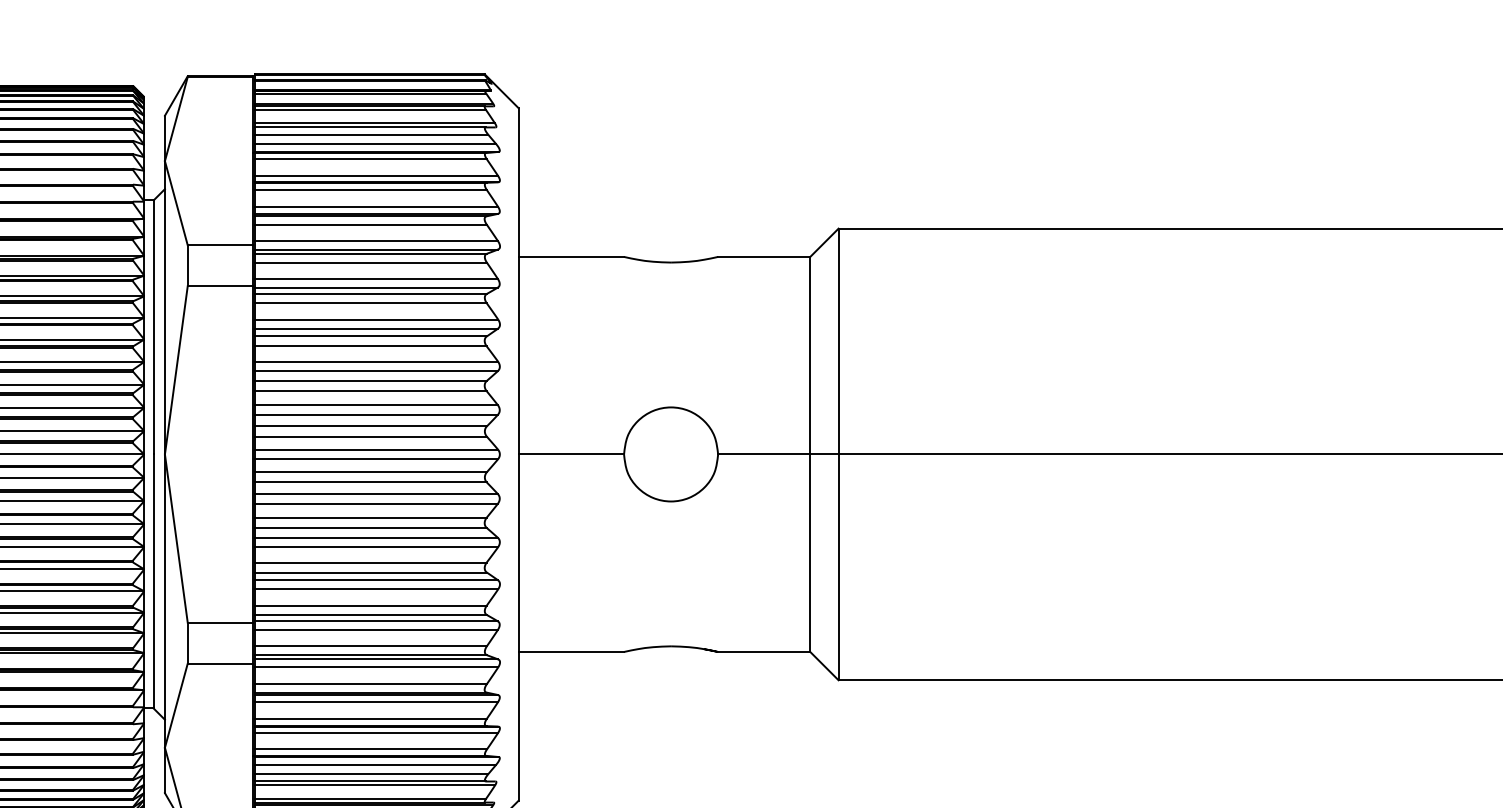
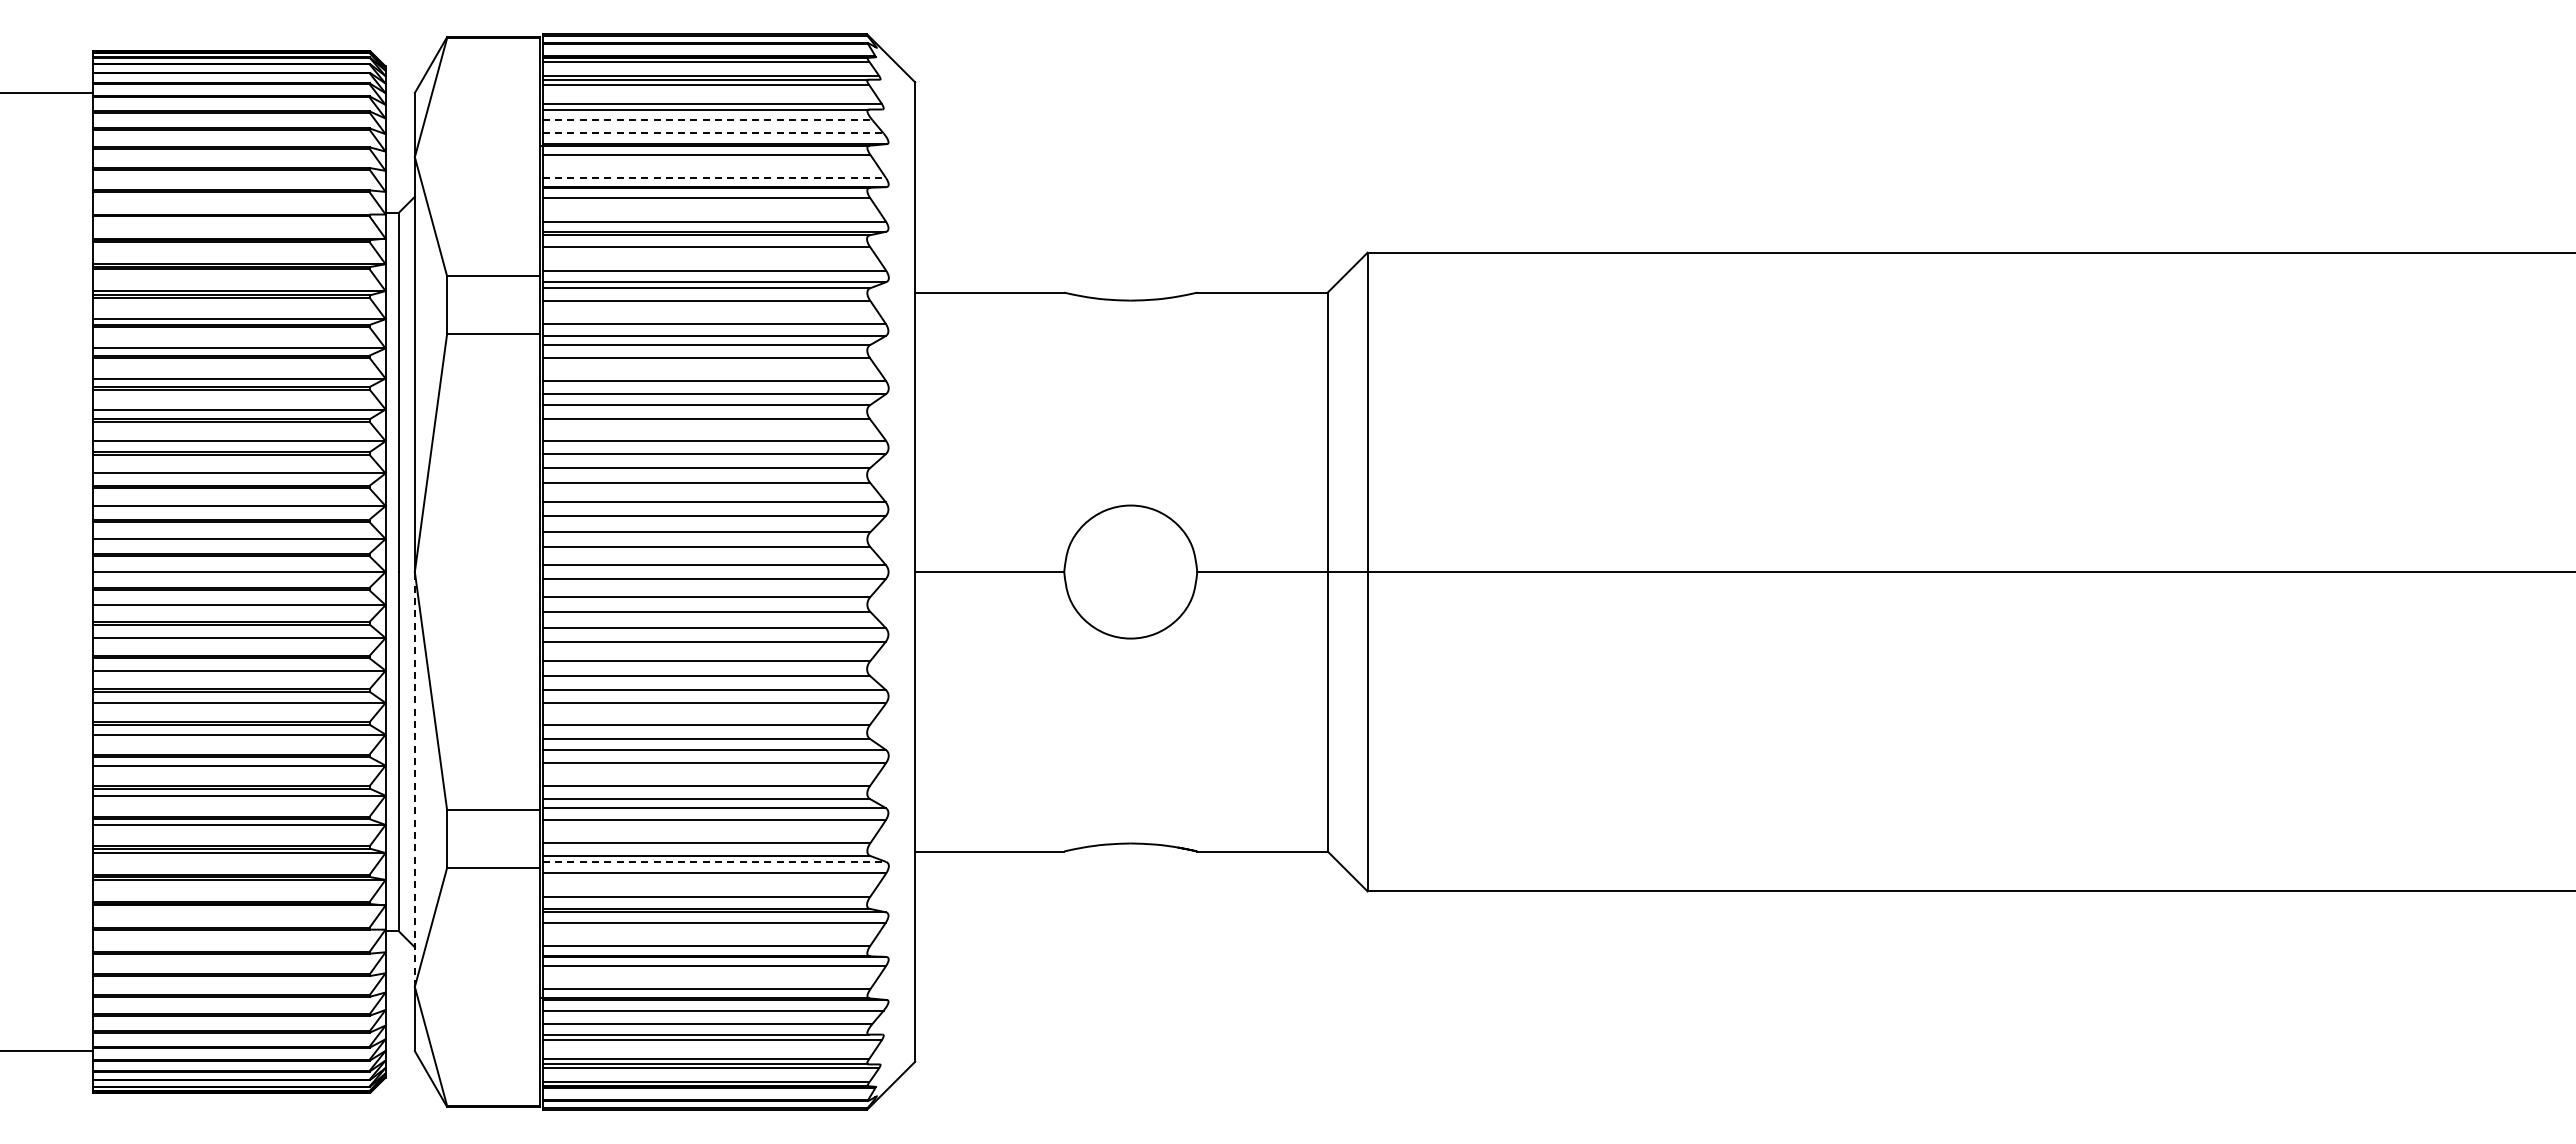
line: (371, 135) -> (707, 120), solid -> dashed
line: (376, 144) -> (713, 133), solid -> dashed
line: (376, 176) -> (714, 178), solid -> dashed
line: (164, 600) -> (414, 778), solid -> dashed
line: (376, 659) -> (714, 861), solid -> dashed

